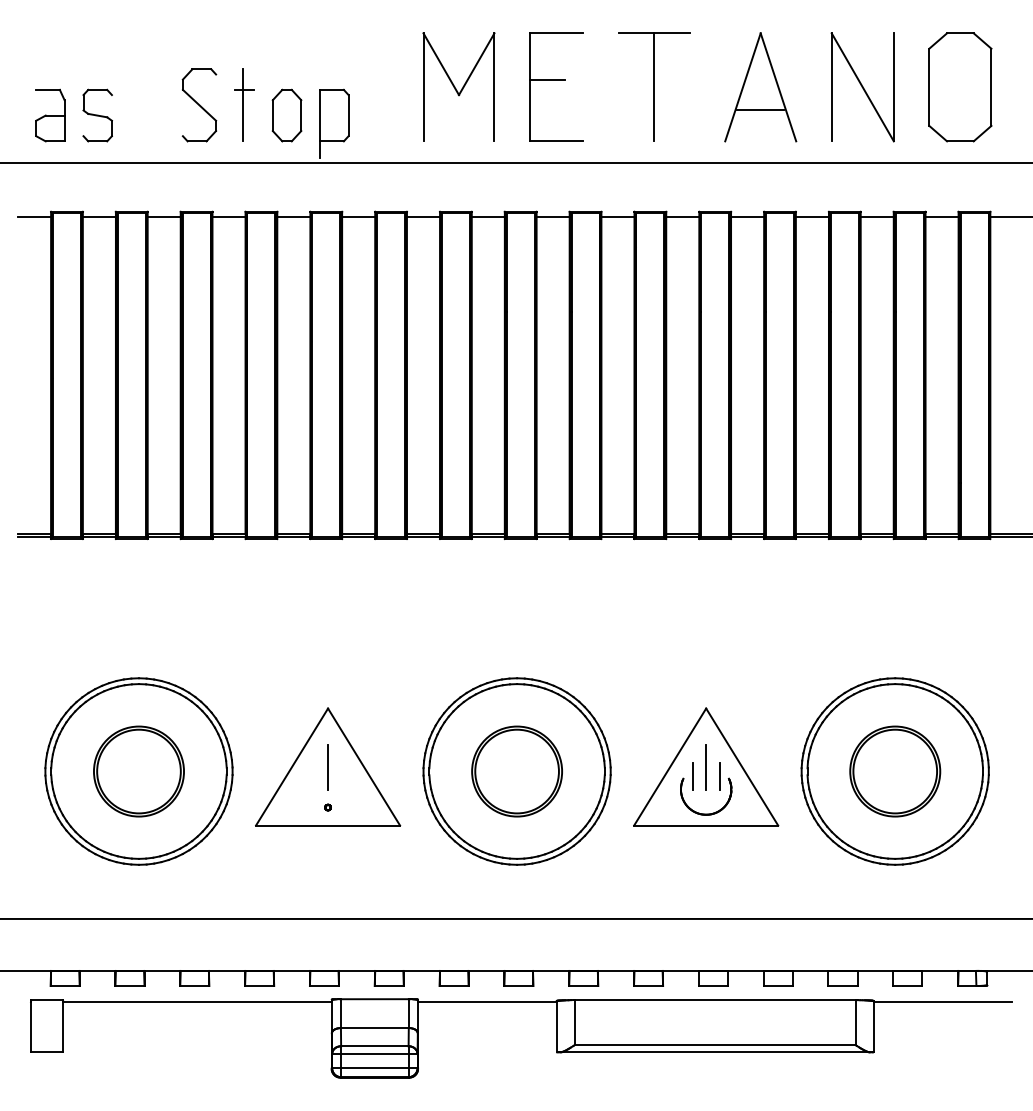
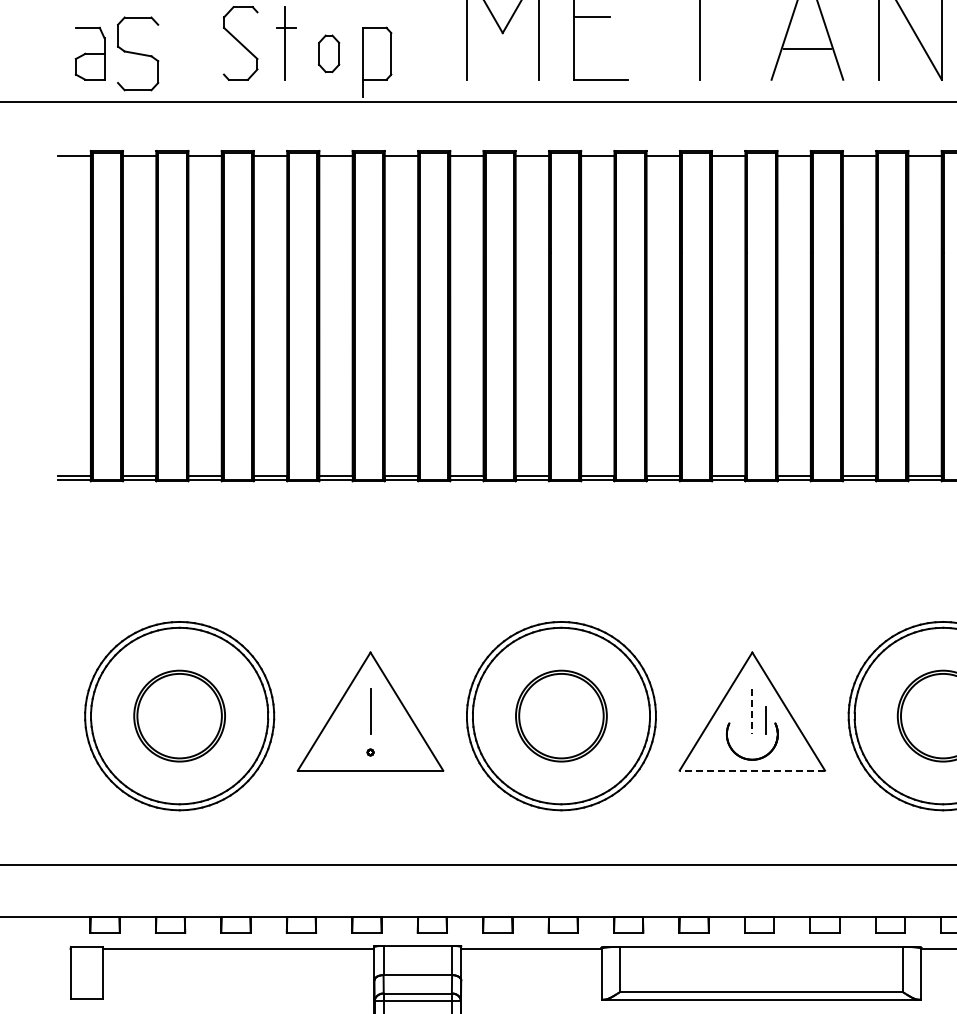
part: (97, 115) -> (137, 53), size x1.4
part: (286, 115) -> (328, 53), size x0.7
line: (706, 767) -> (752, 712), solid -> dashed
line: (692, 776) -> (738, 721), removed
line: (705, 825) -> (751, 770), solid -> dashed

